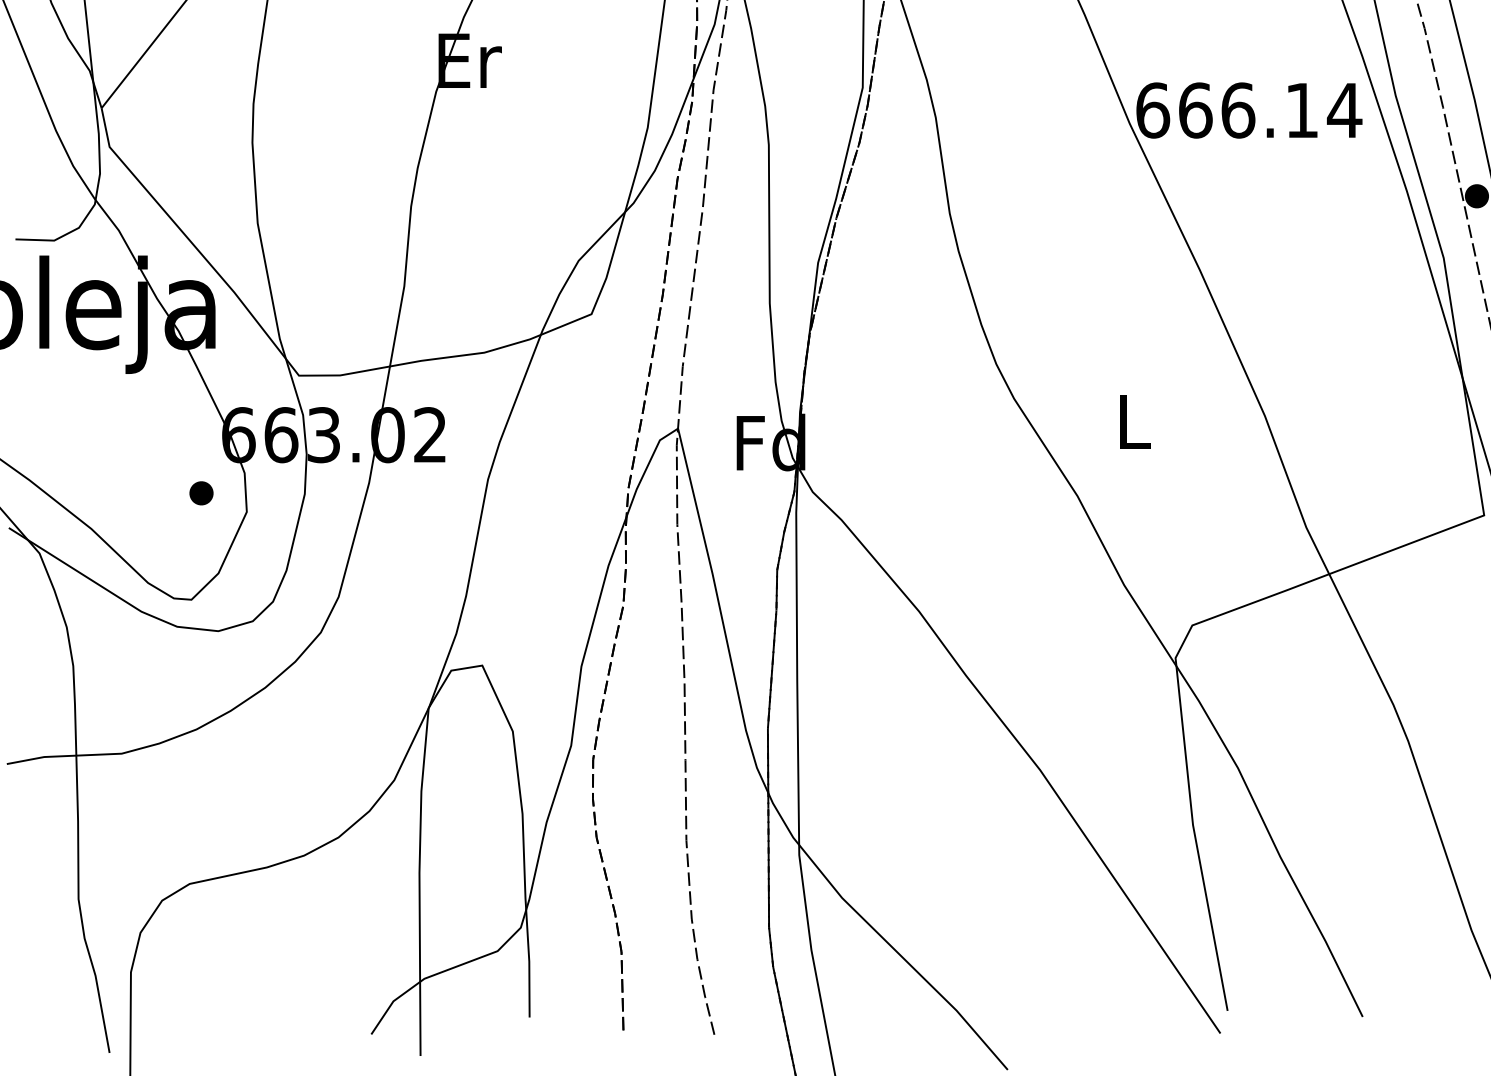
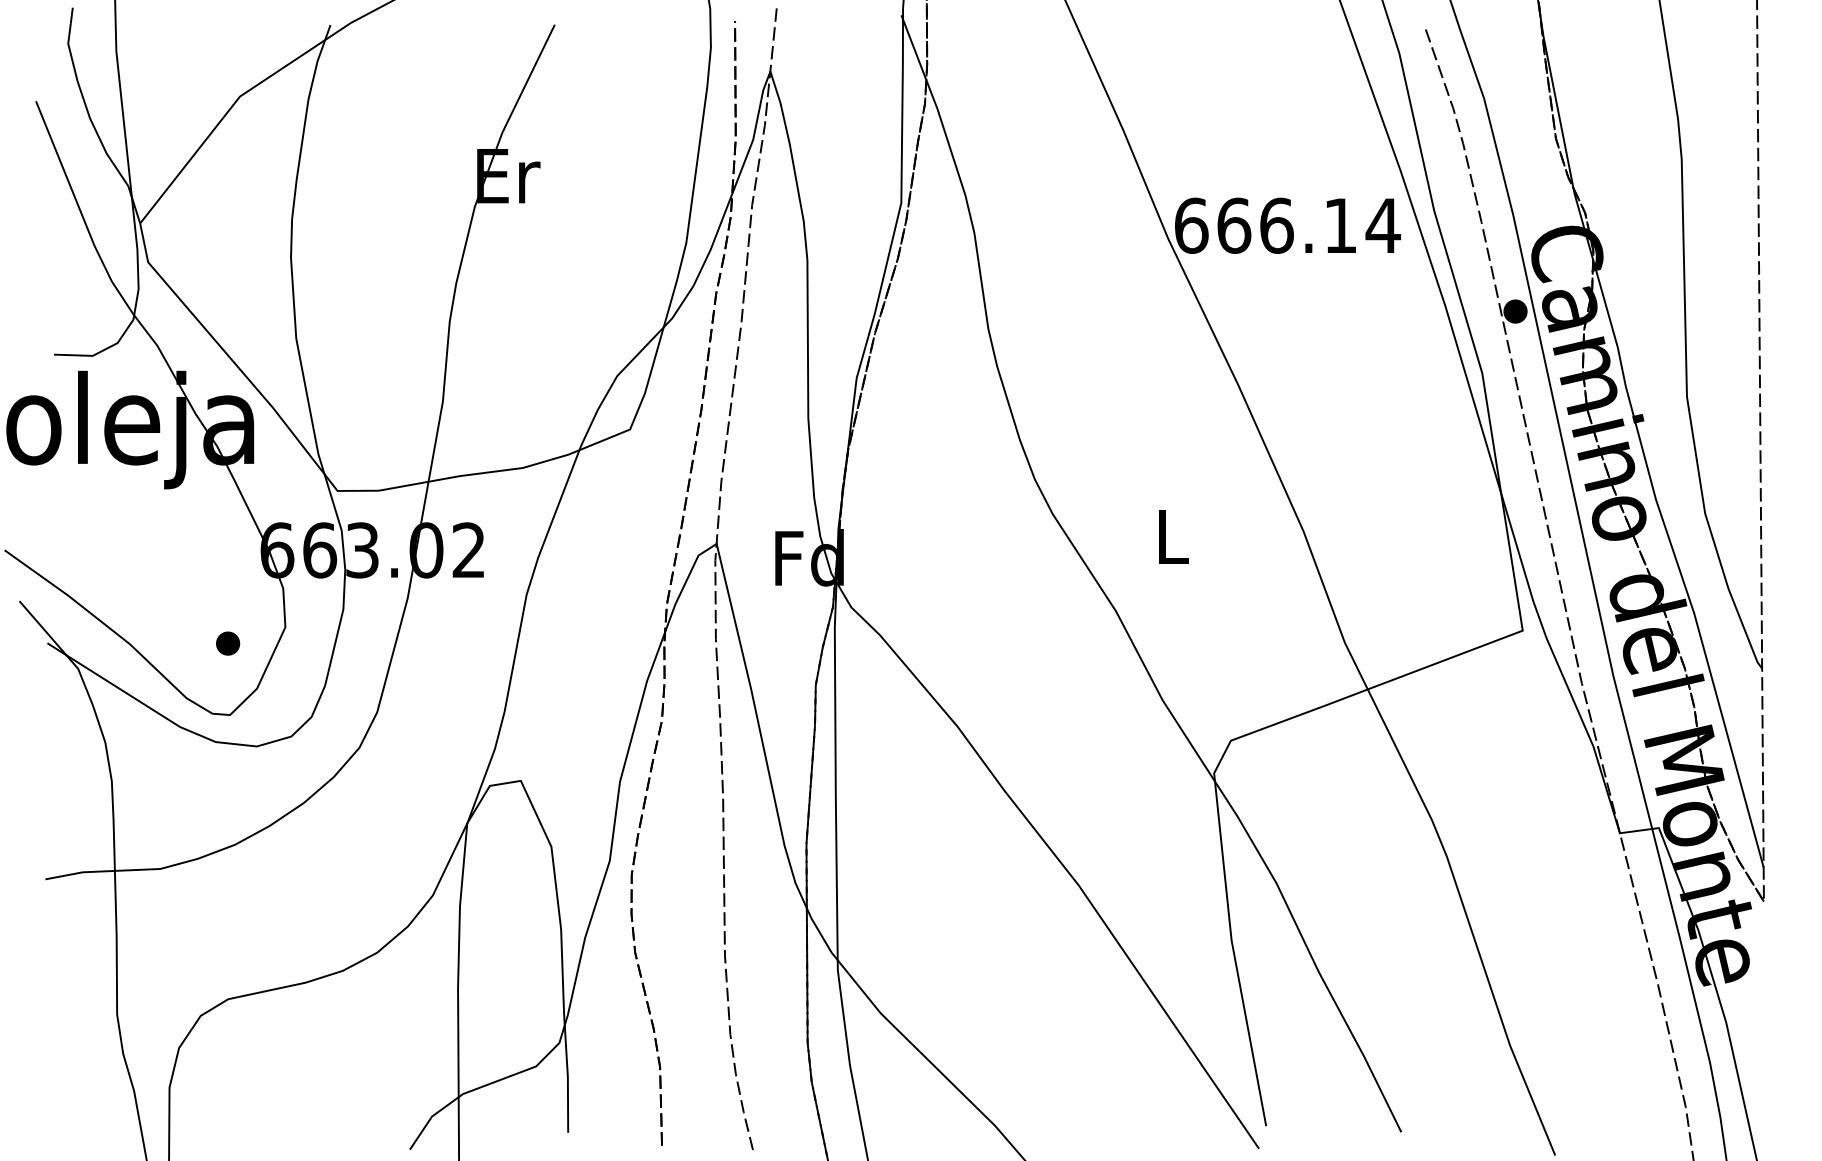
part: (201, 493) -> (228, 643), moved

